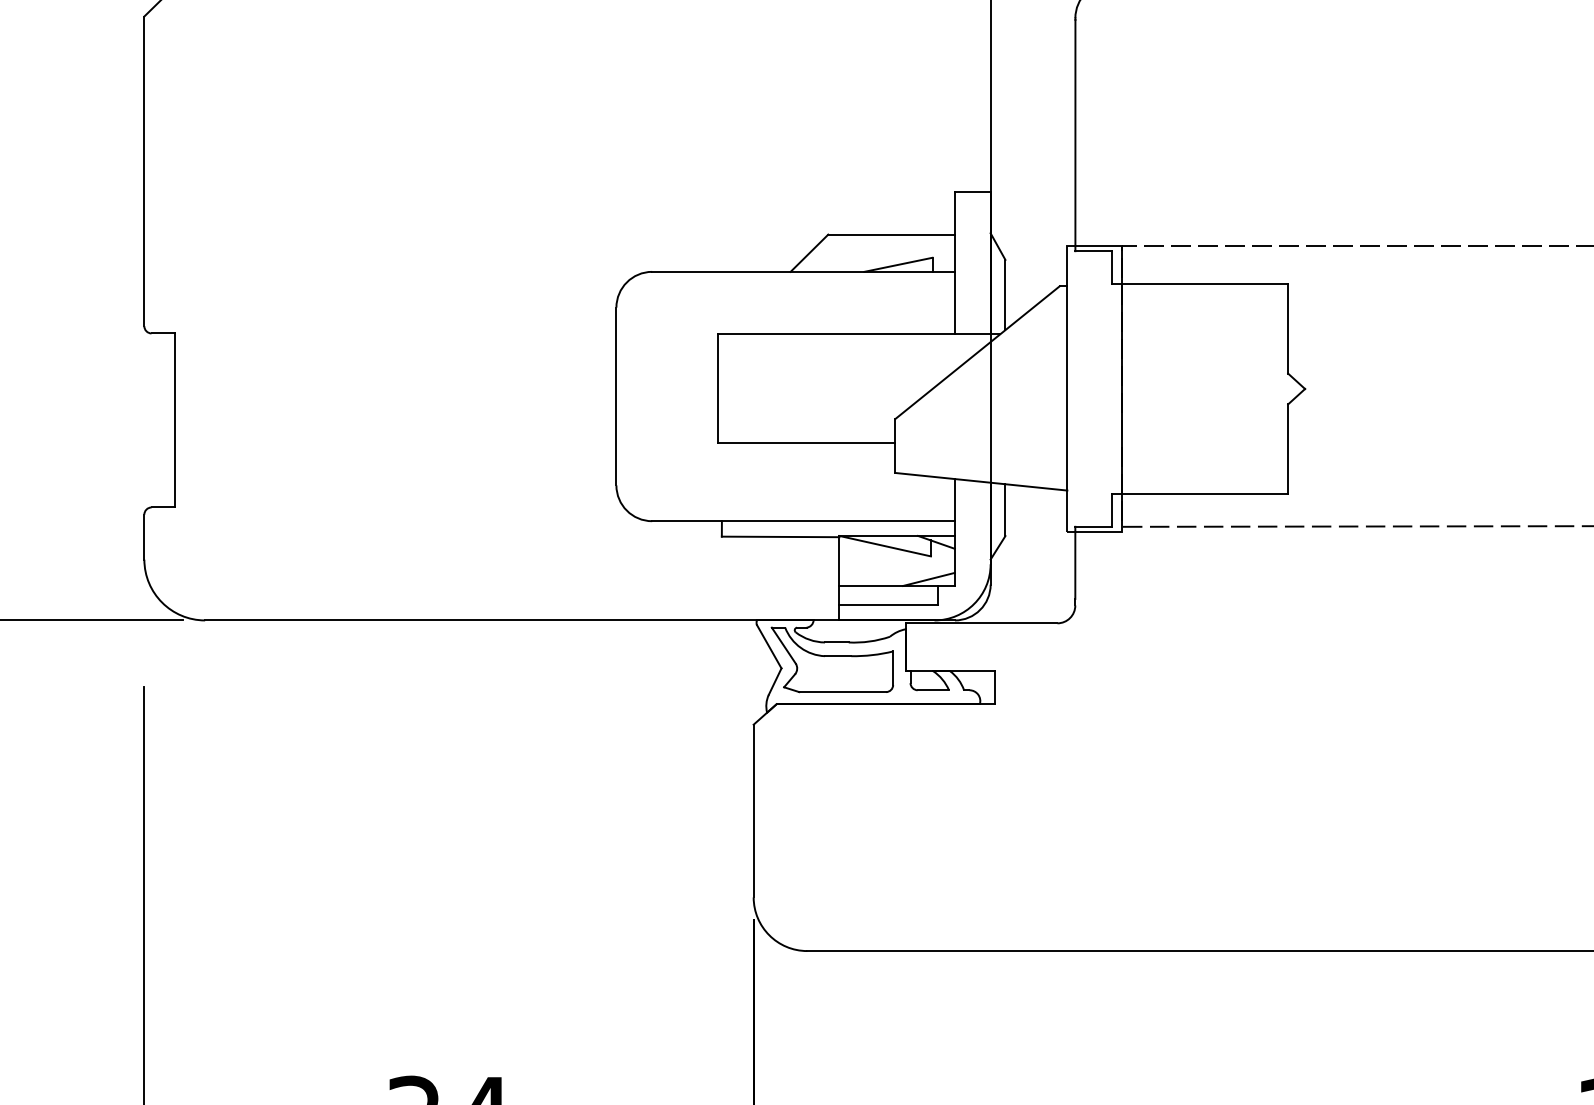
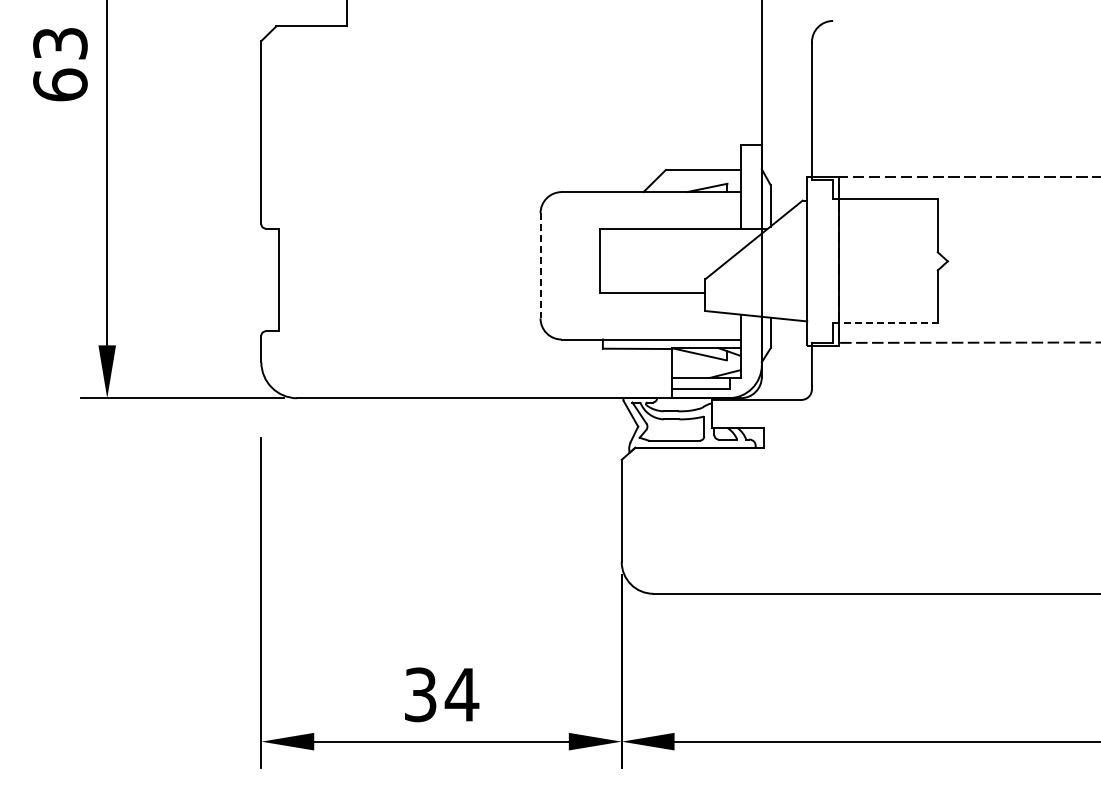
line: (616, 395) -> (540, 265), solid -> dashed
line: (1201, 494) -> (886, 323), solid -> dashed

